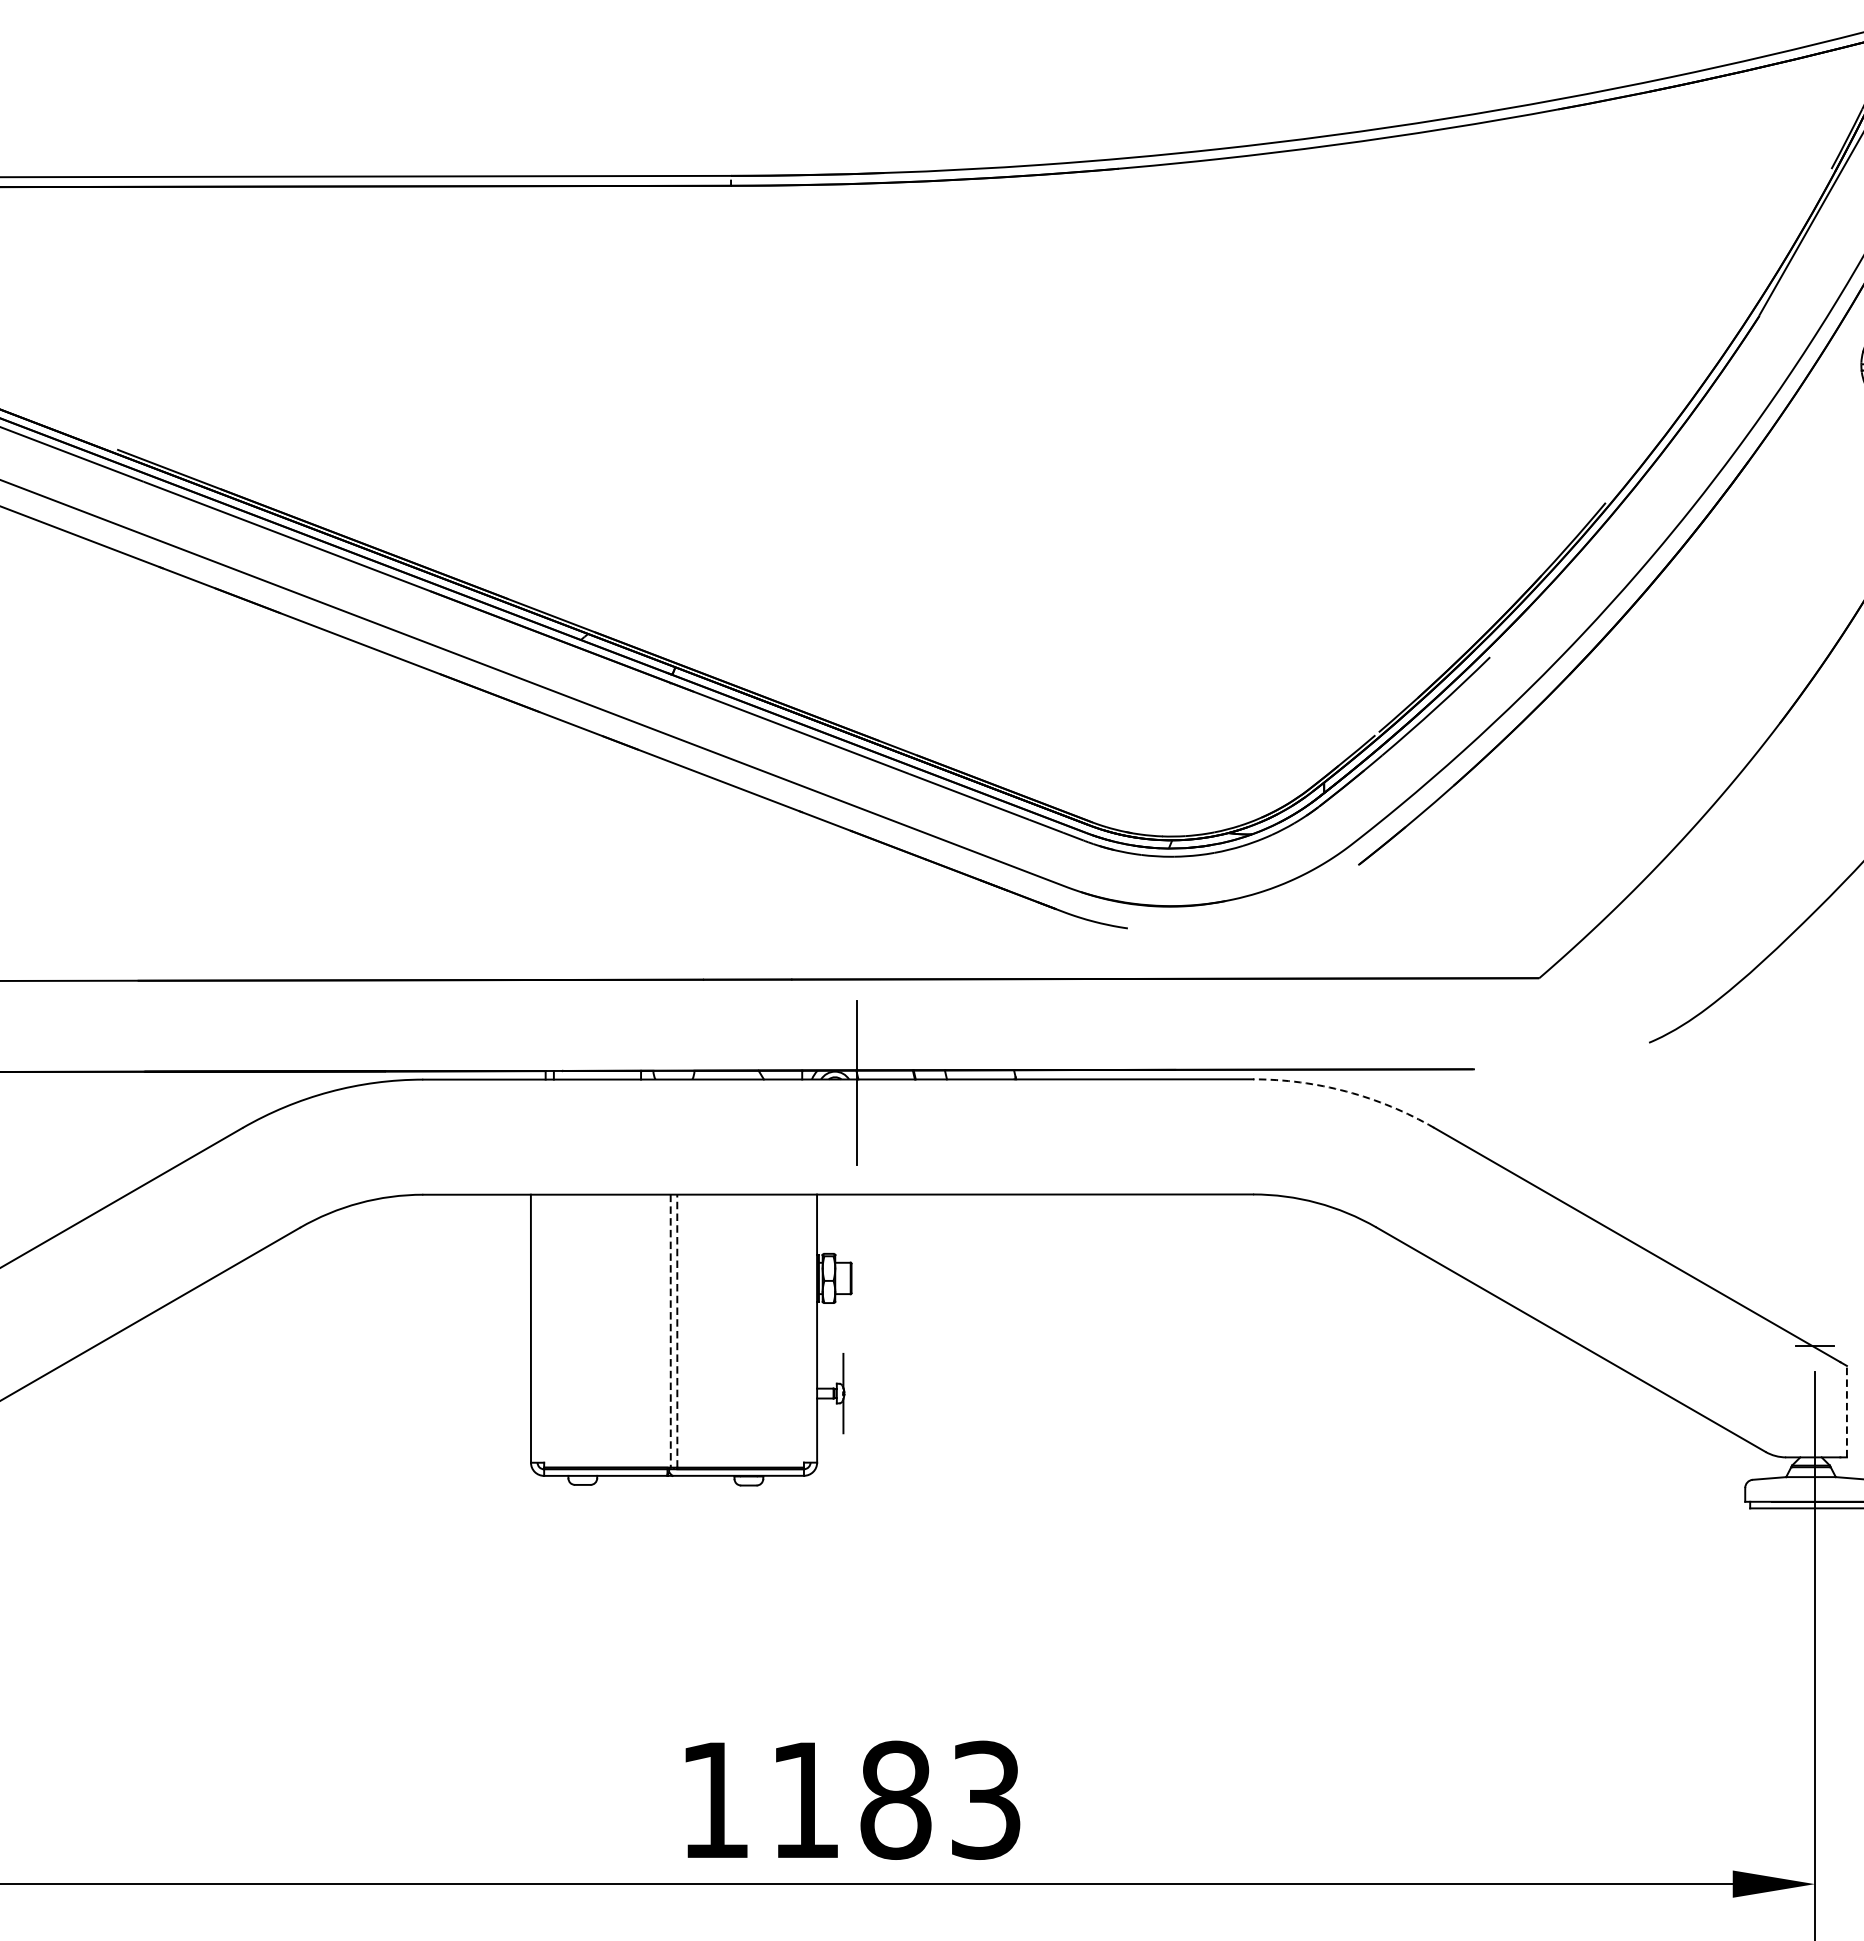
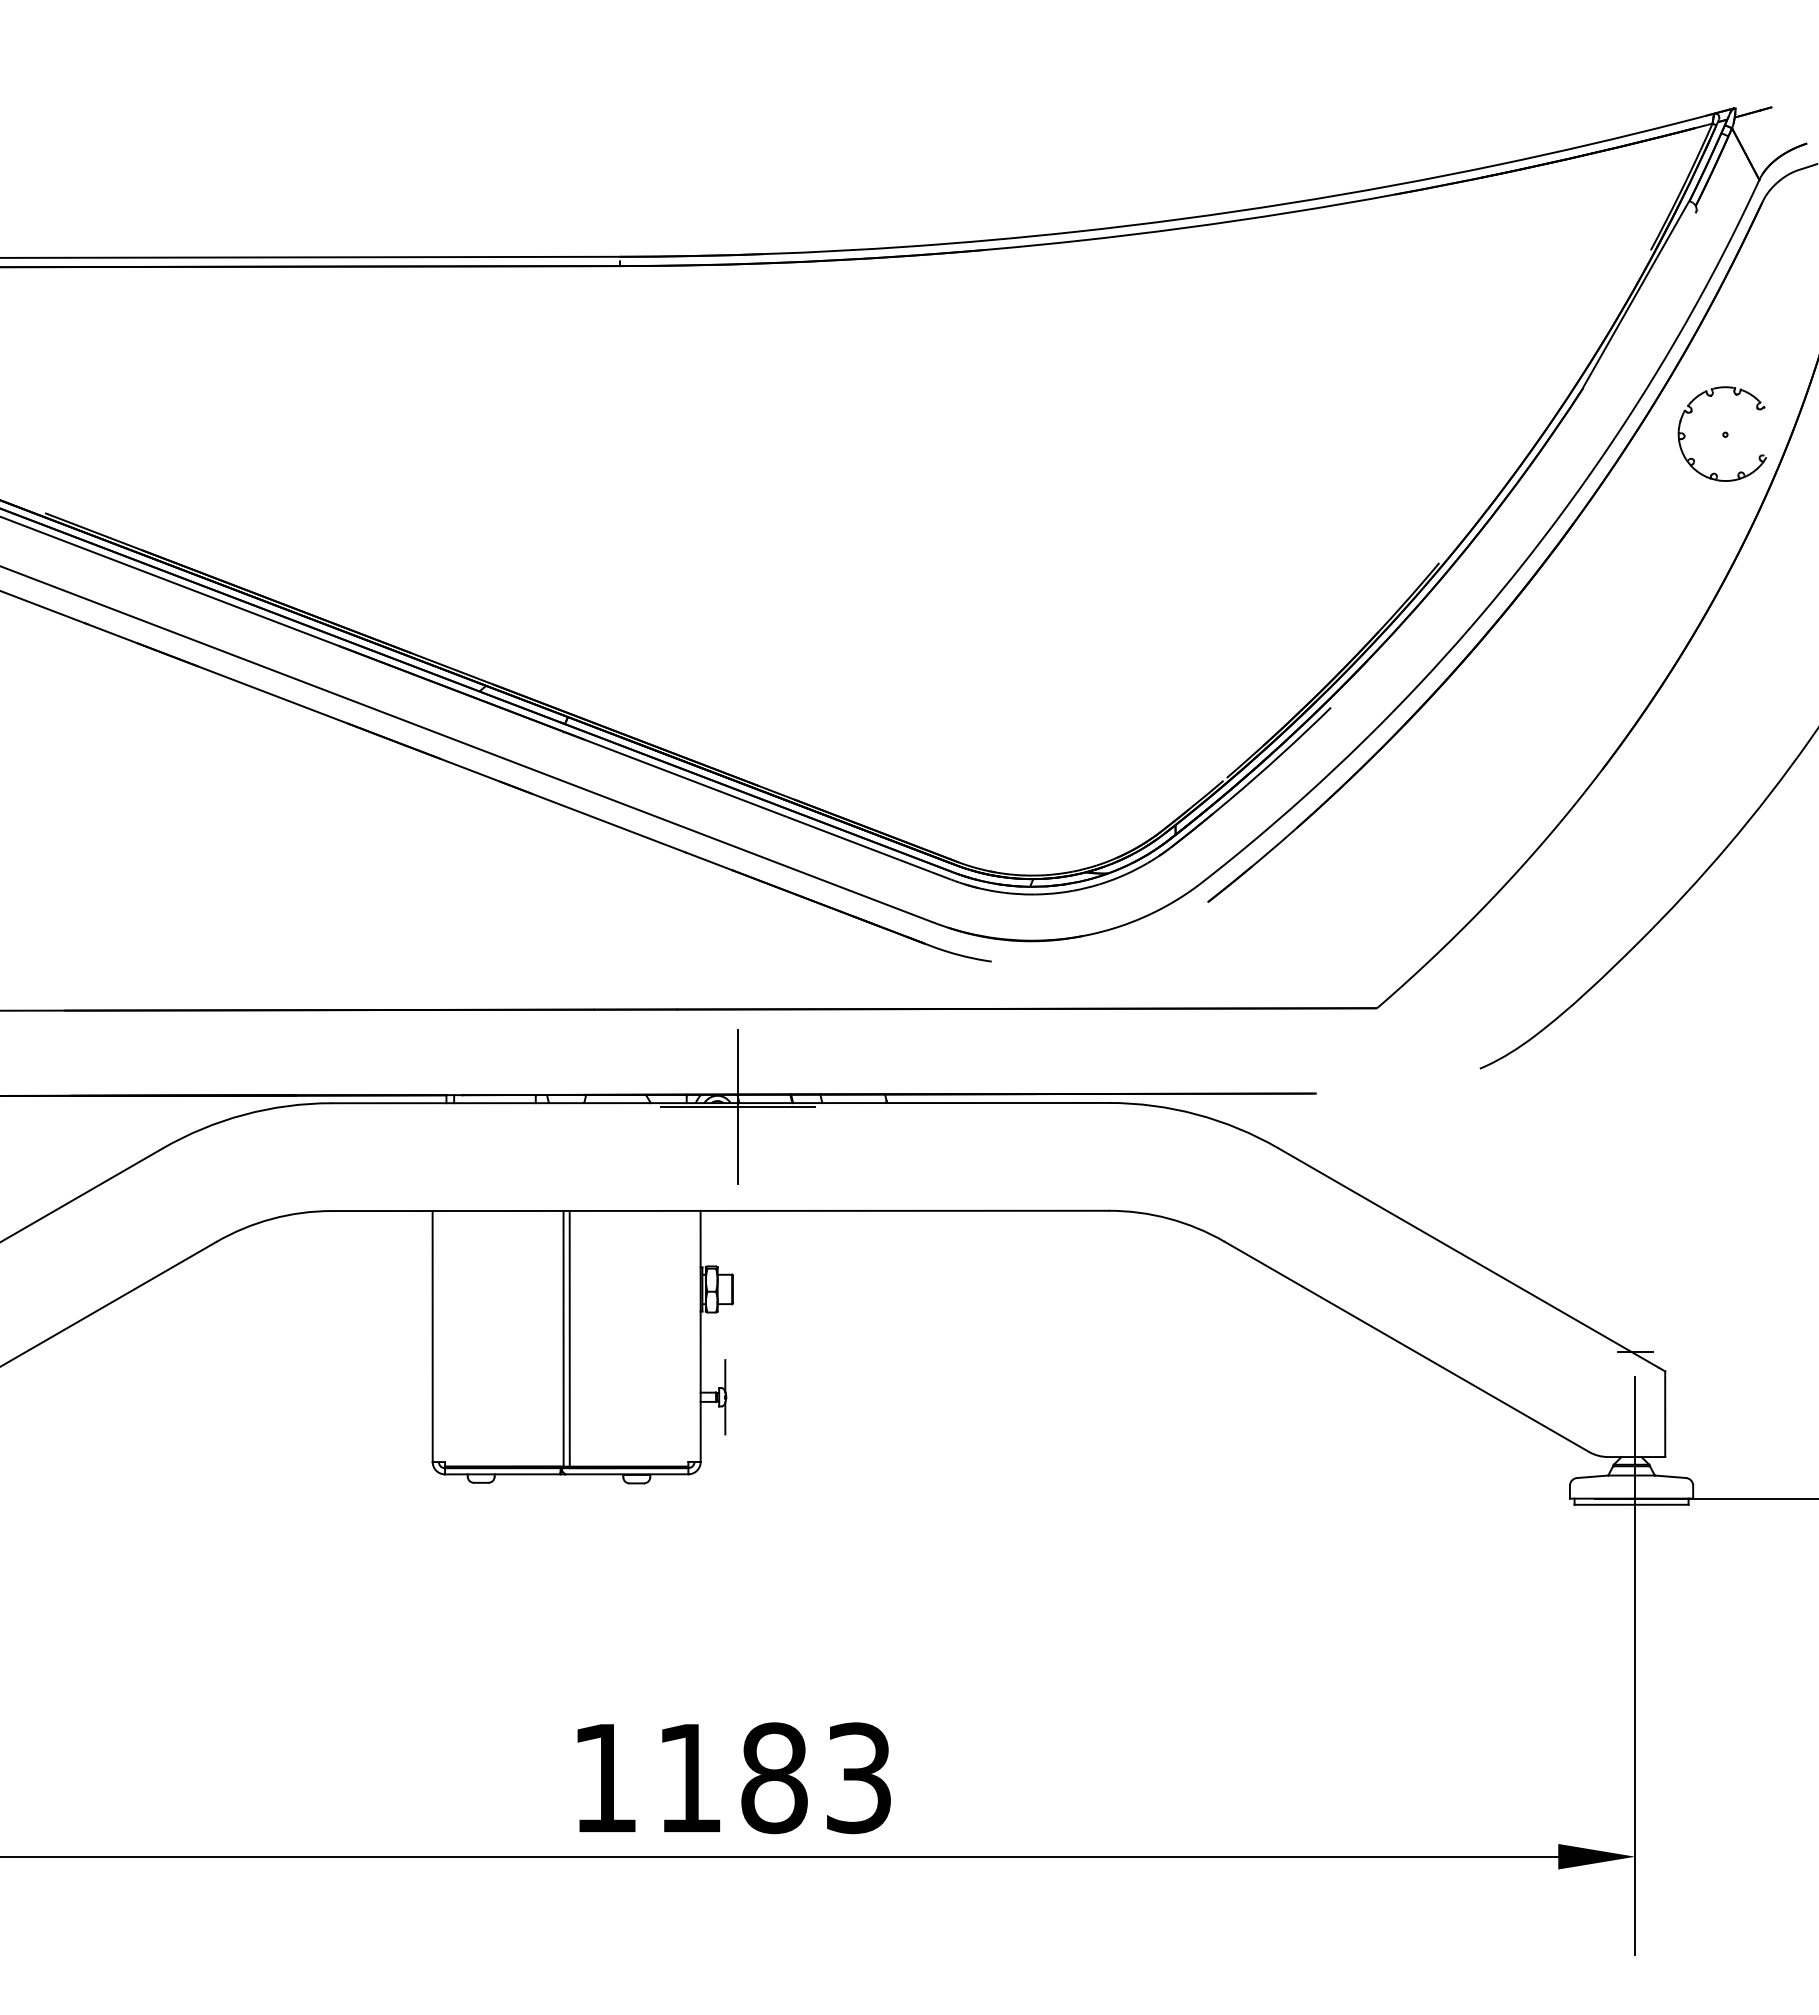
line: (856, 1083) -> (737, 1106), added
arc: (1346, 1091) -> (1196, 1114), dashed -> solid
line: (670, 1330) -> (563, 1338), dashed -> solid
line: (677, 1330) -> (569, 1338), dashed -> solid
line: (1847, 1411) -> (1665, 1414), dashed -> solid

